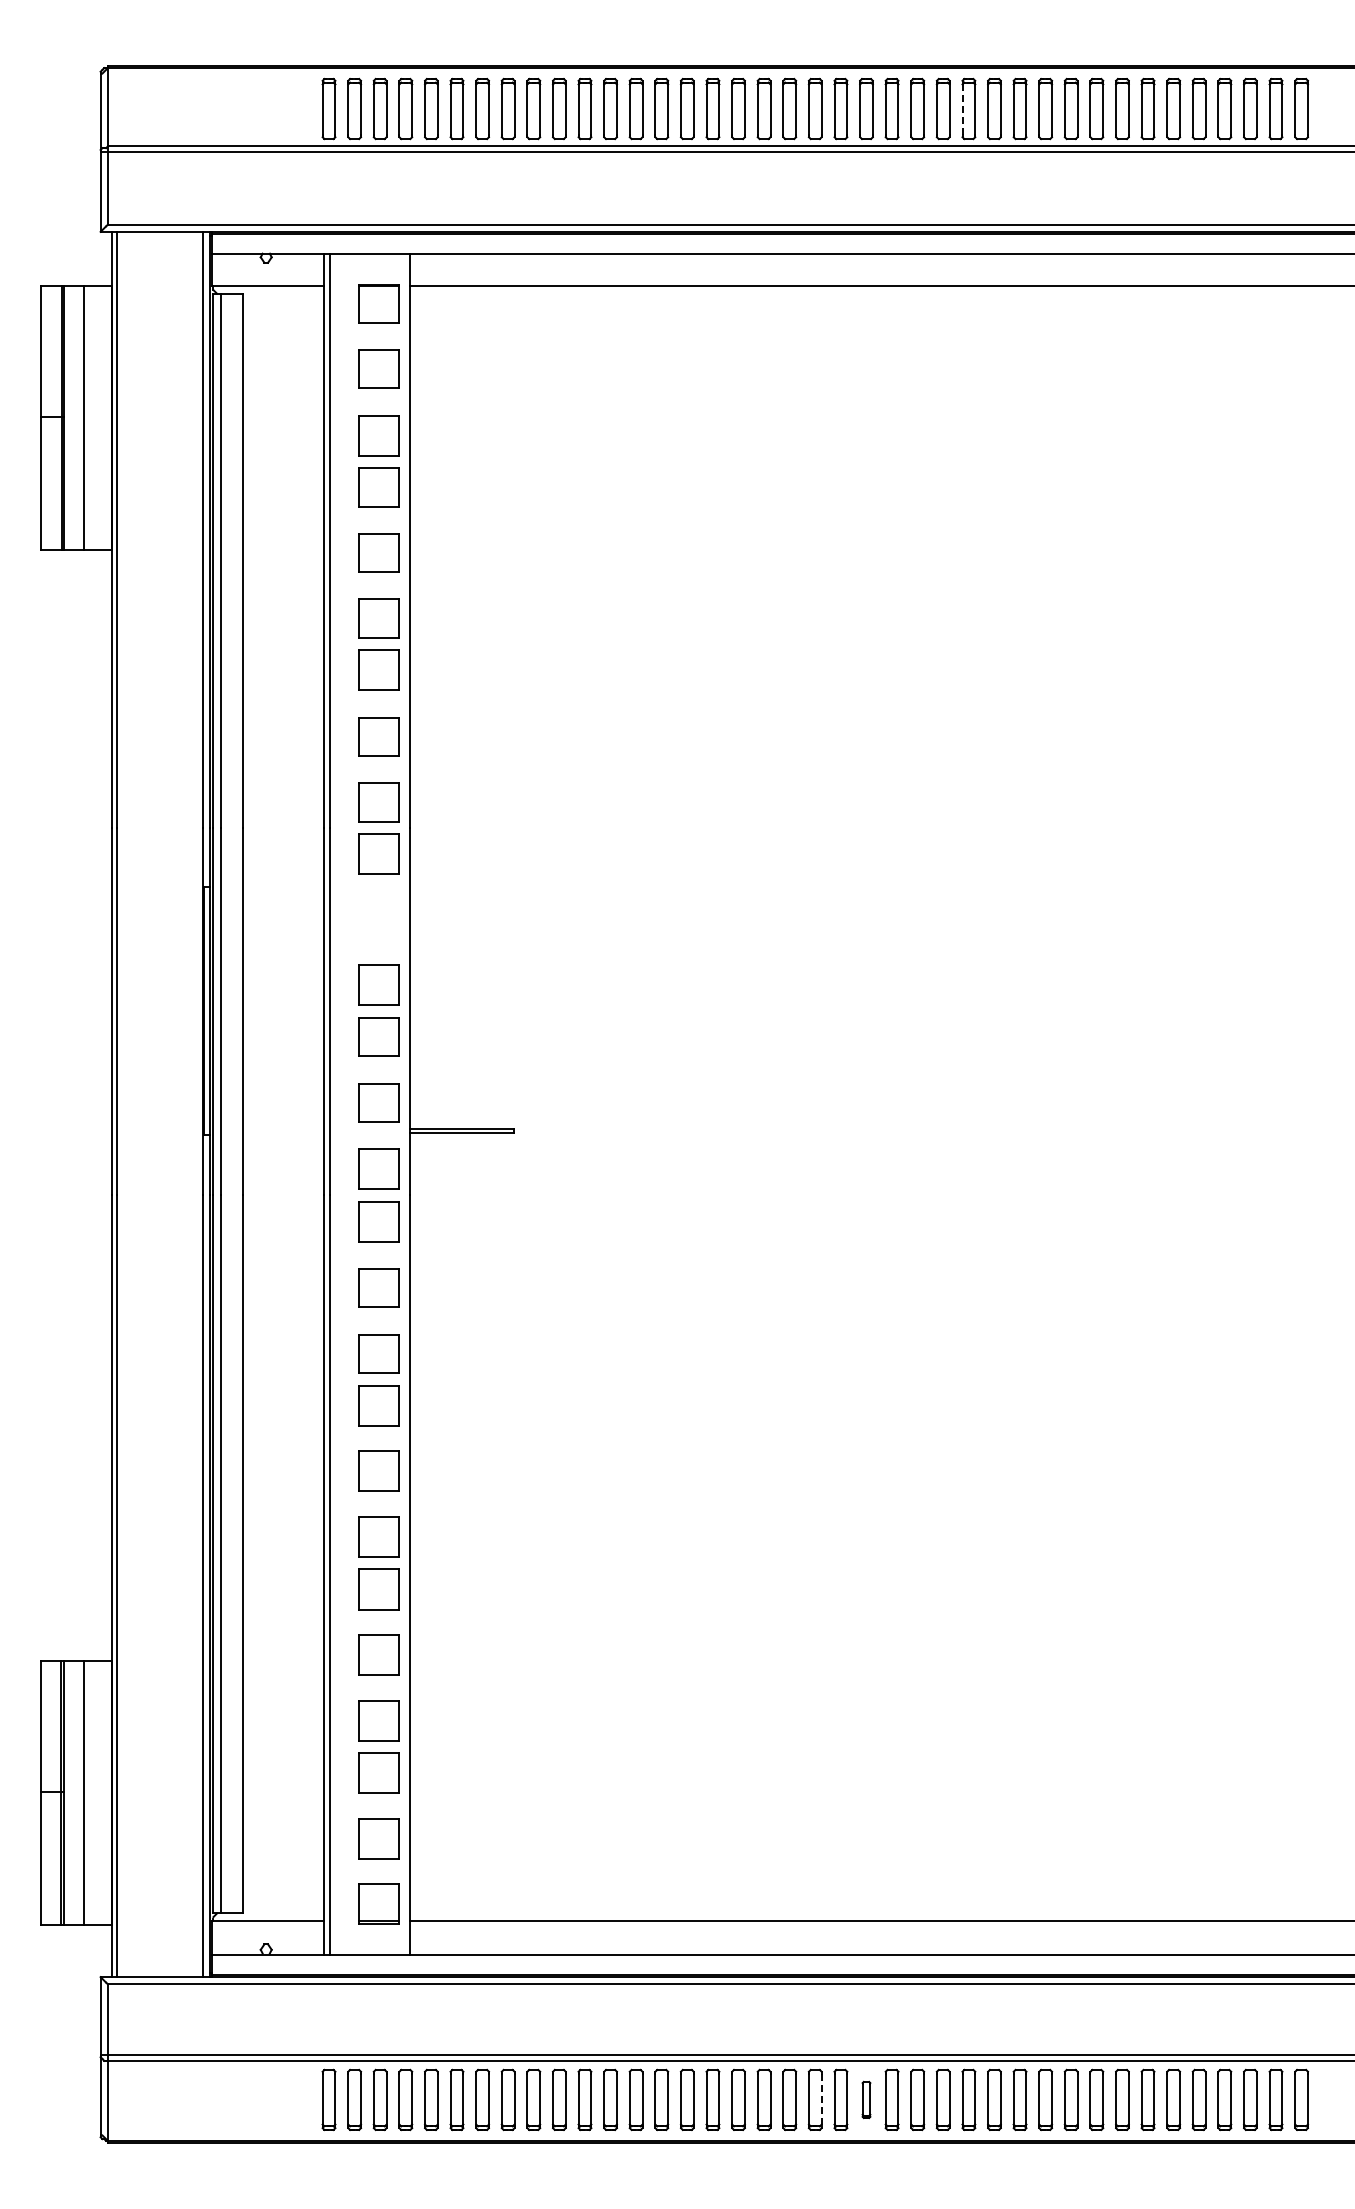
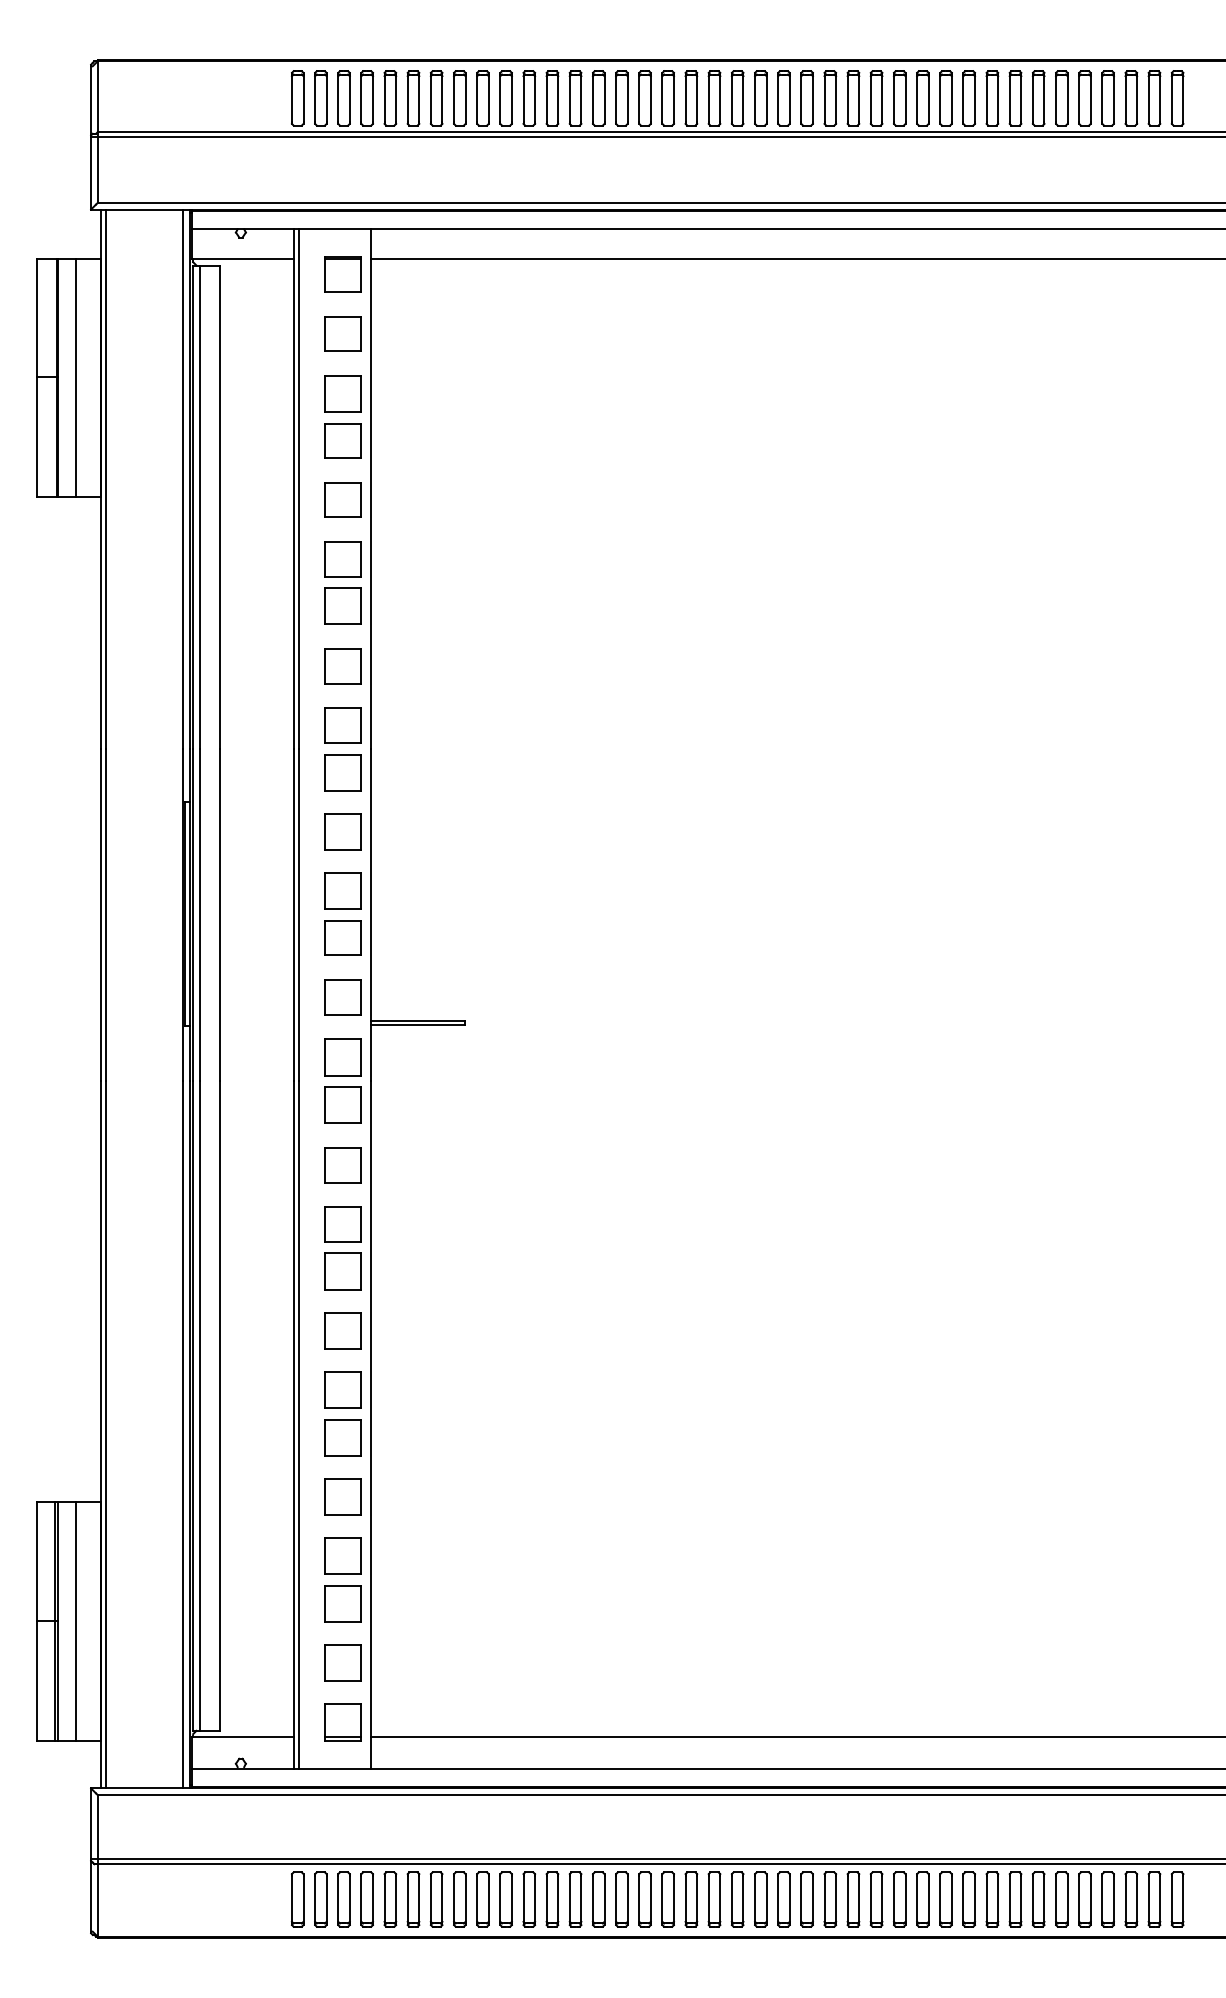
line: (962, 108) -> (870, 97), dashed -> solid
part: (378, 919) -> (342, 831), added
part: (866, 2099) -> (783, 1899), size x1.67
line: (821, 2100) -> (743, 1900), dashed -> solid

